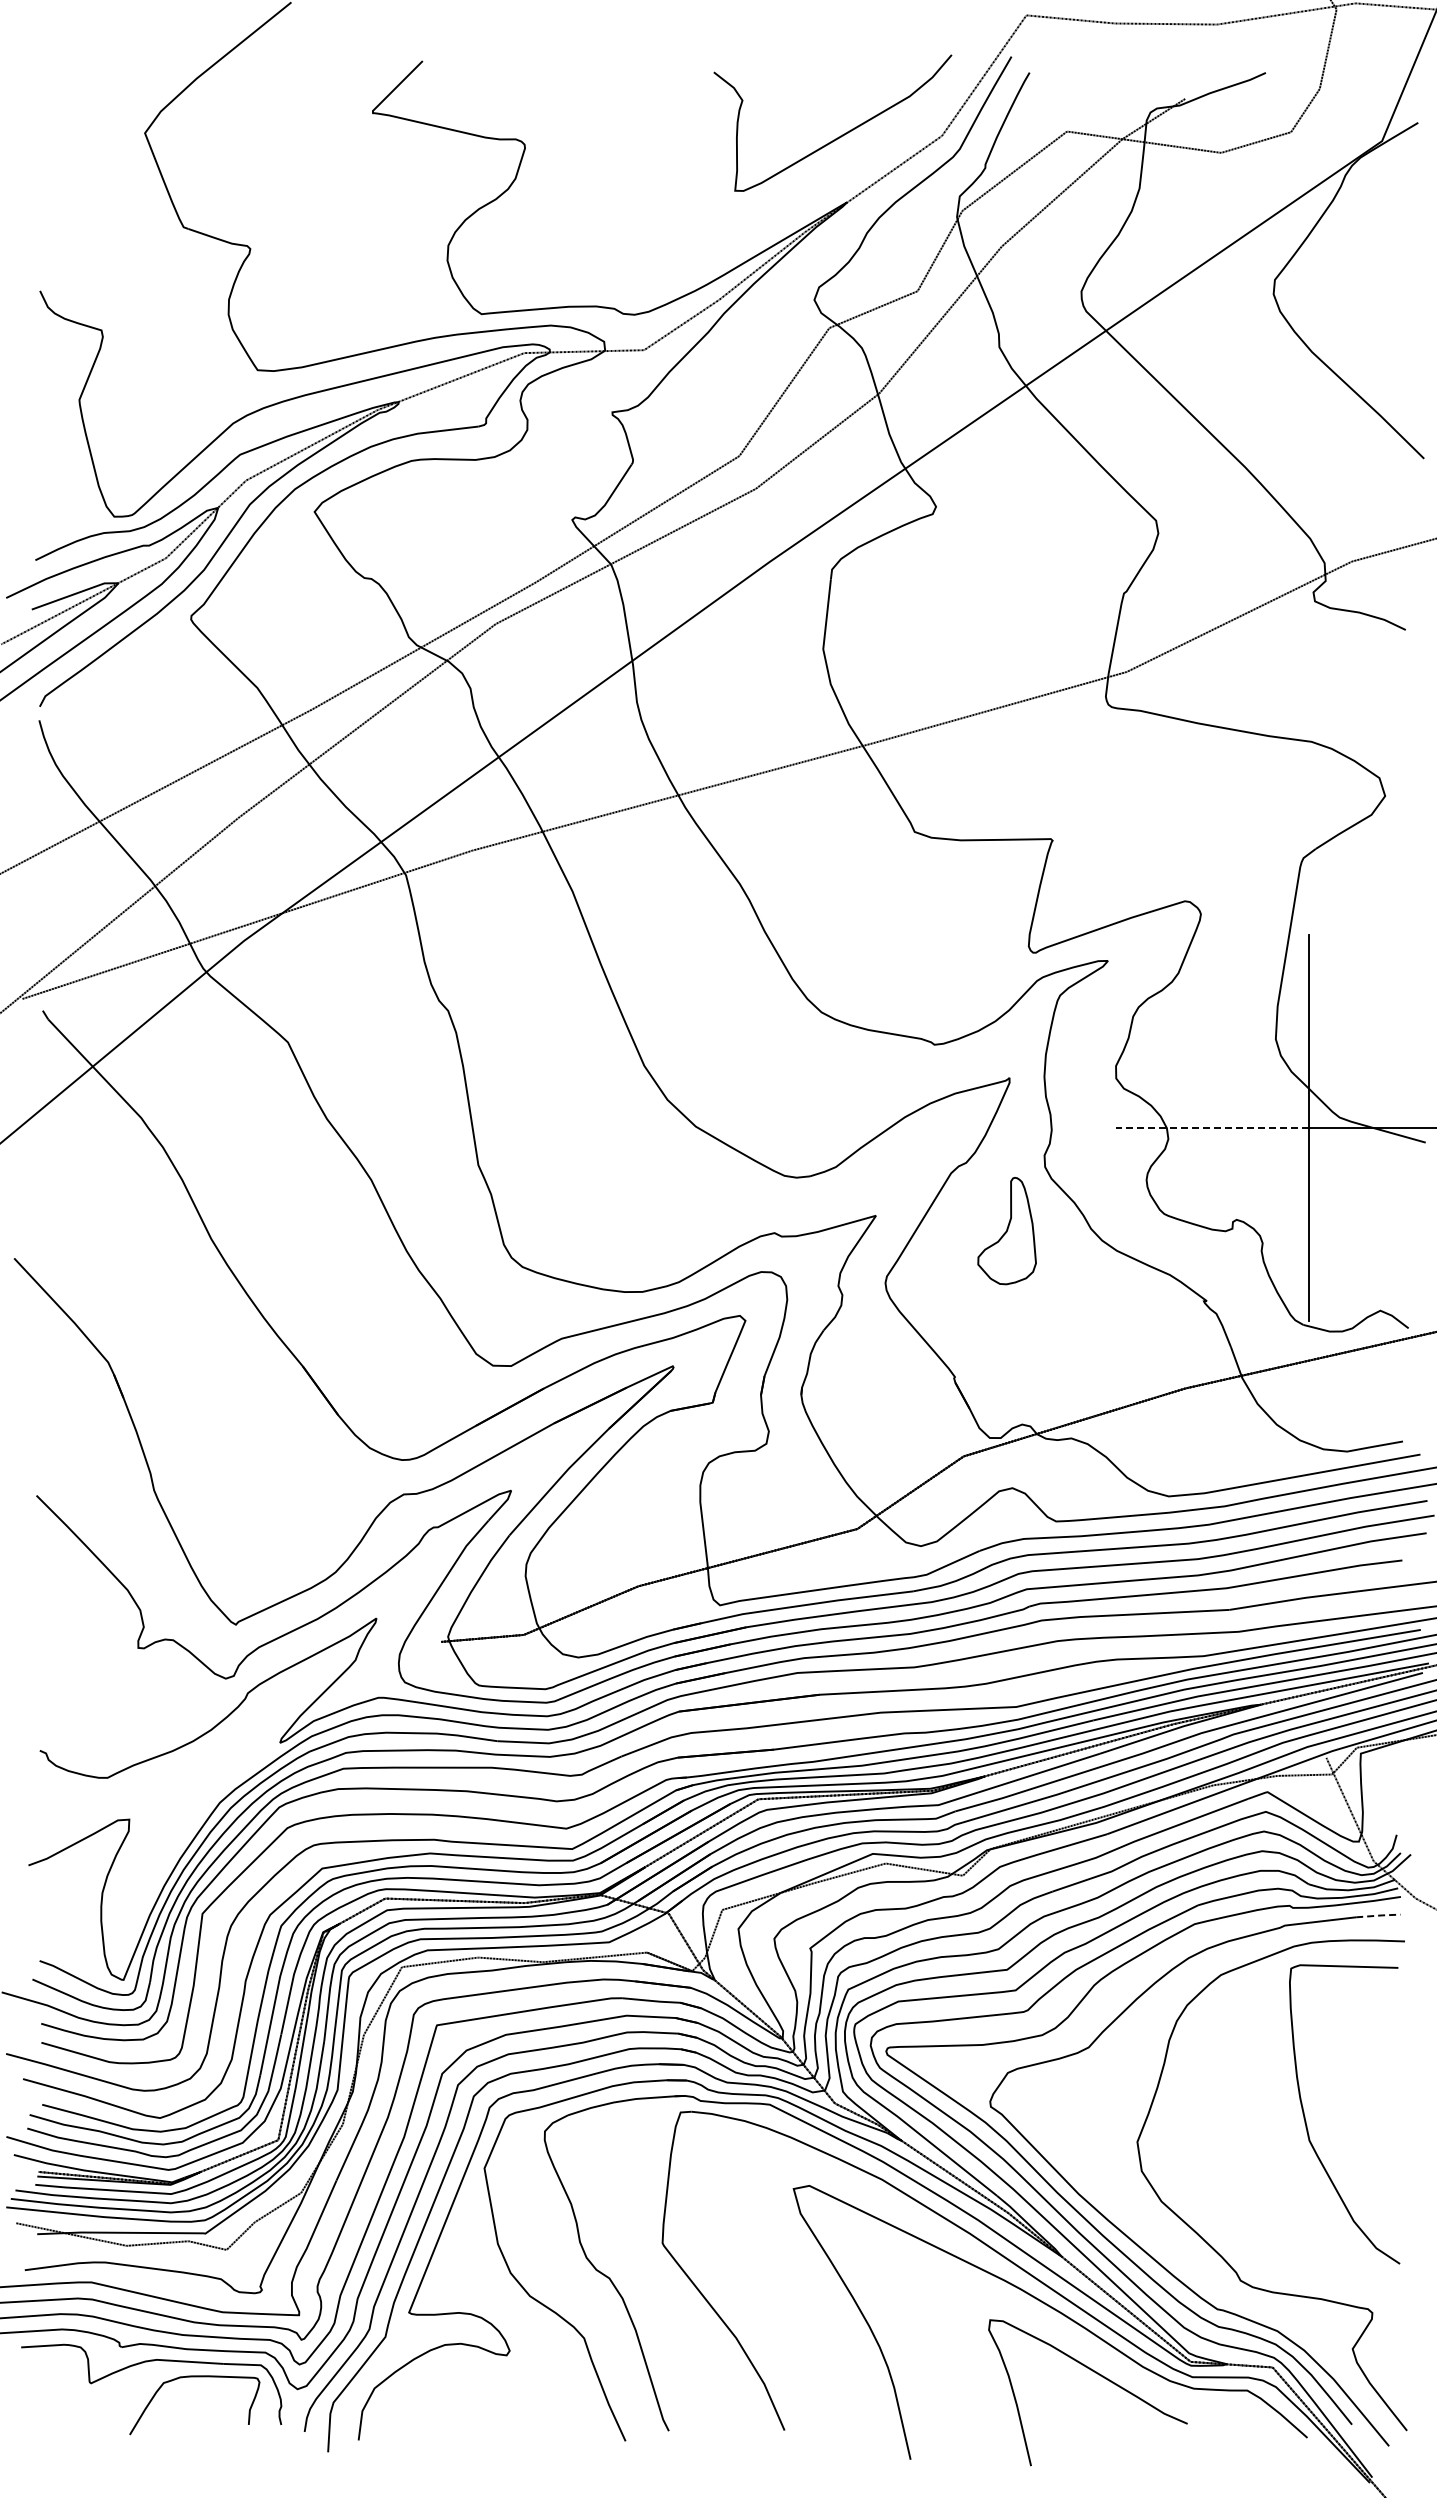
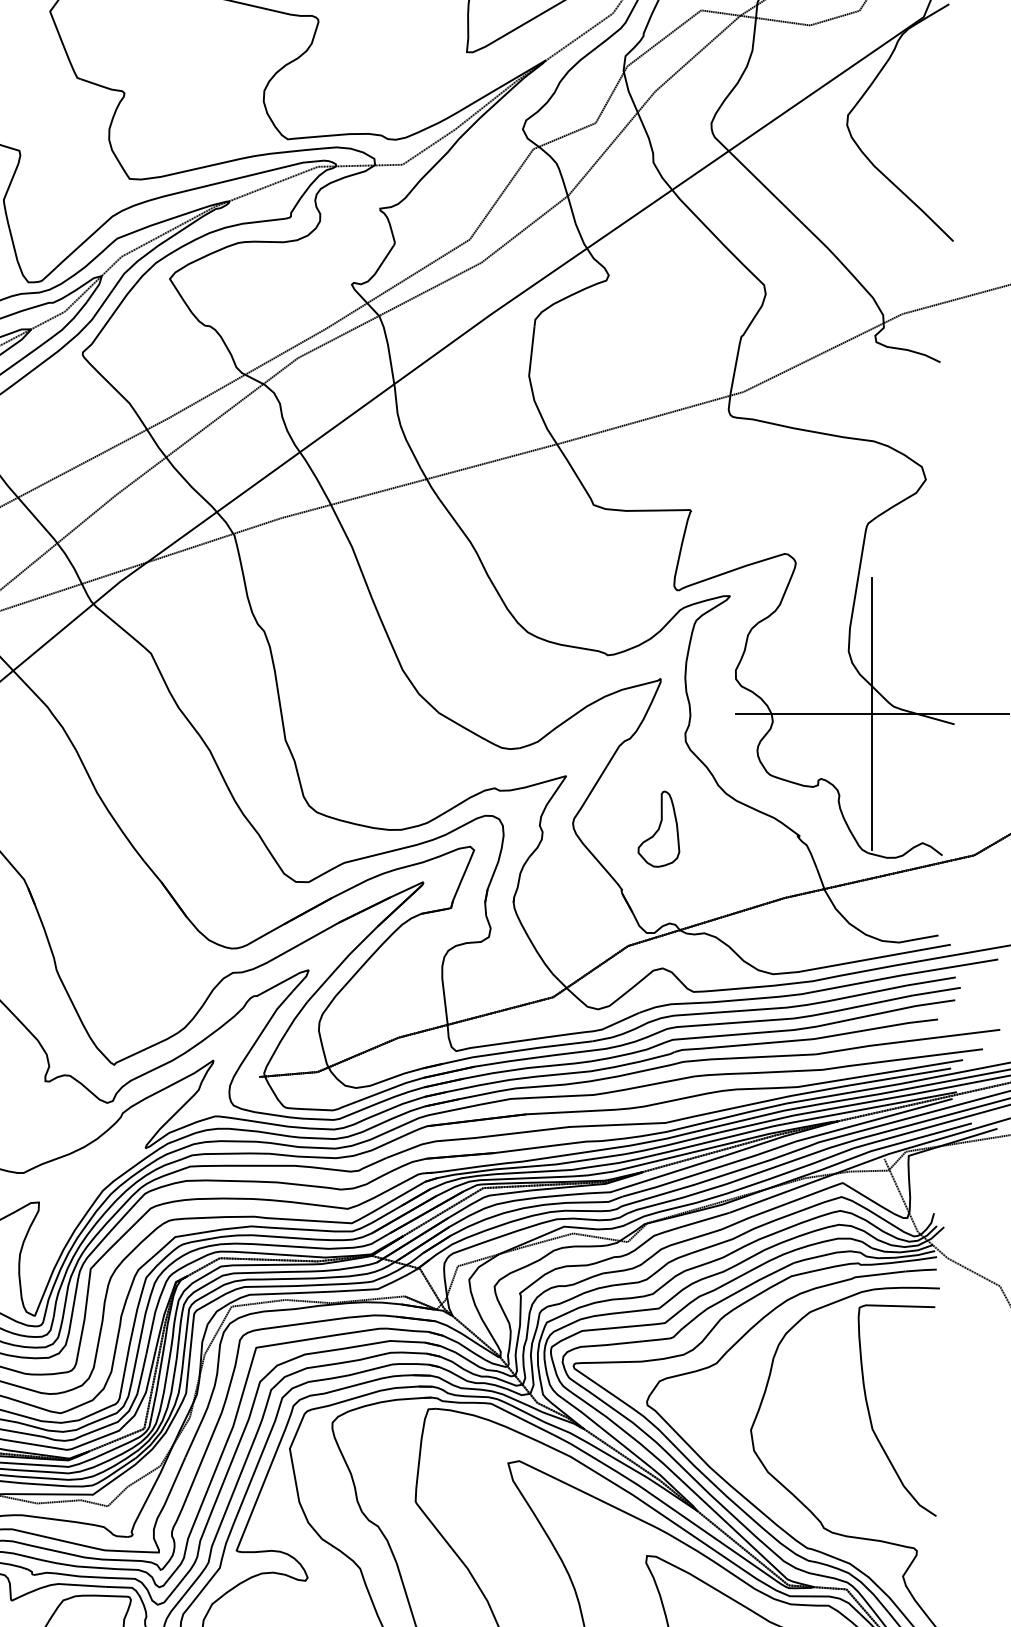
line: (1212, 1127) -> (803, 713), dashed -> solid
part: (1006, 1231) -> (658, 829), moved
line: (1379, 1915) -> (921, 1270), dashed -> solid

